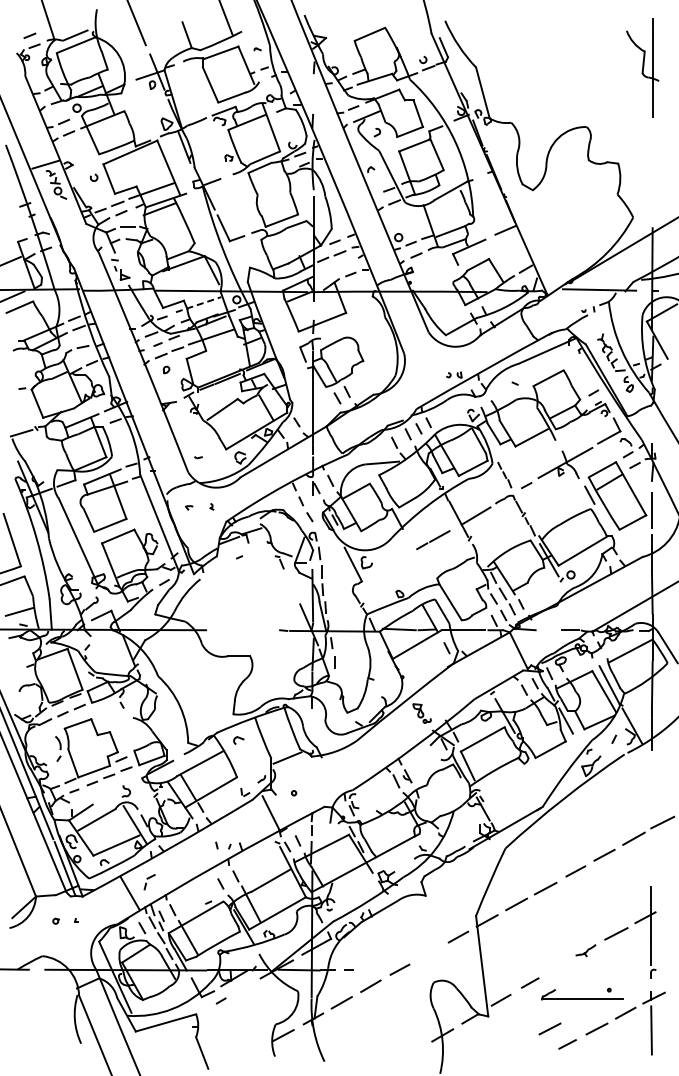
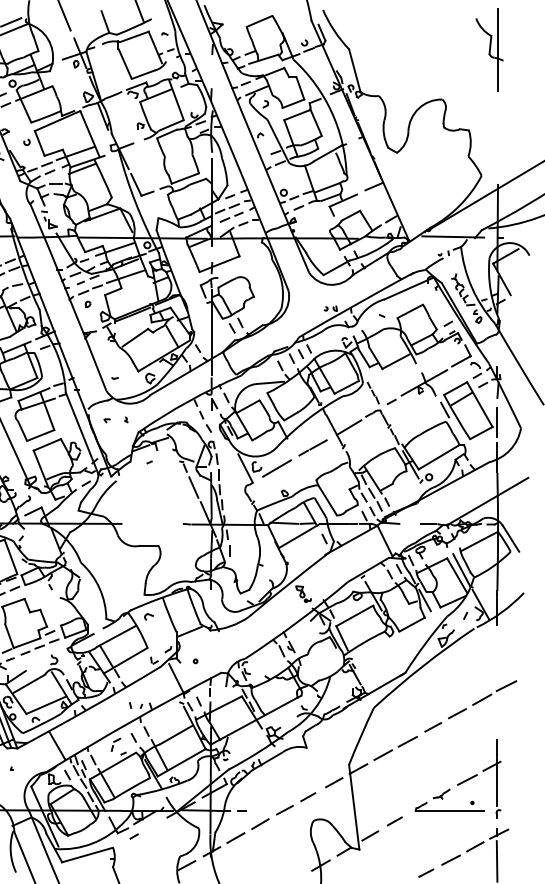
part: (336, 266) -> (231, 217), added
line: (198, 304) -> (115, 249), dashed -> solid
line: (390, 564) -> (276, 468), added
line: (291, 586) -> (193, 487), added
part: (149, 882) -> (115, 745), moved
line: (427, 953) -> (308, 796), added
part: (582, 993) -> (449, 805), moved
line: (549, 1028) -> (411, 859), removed

